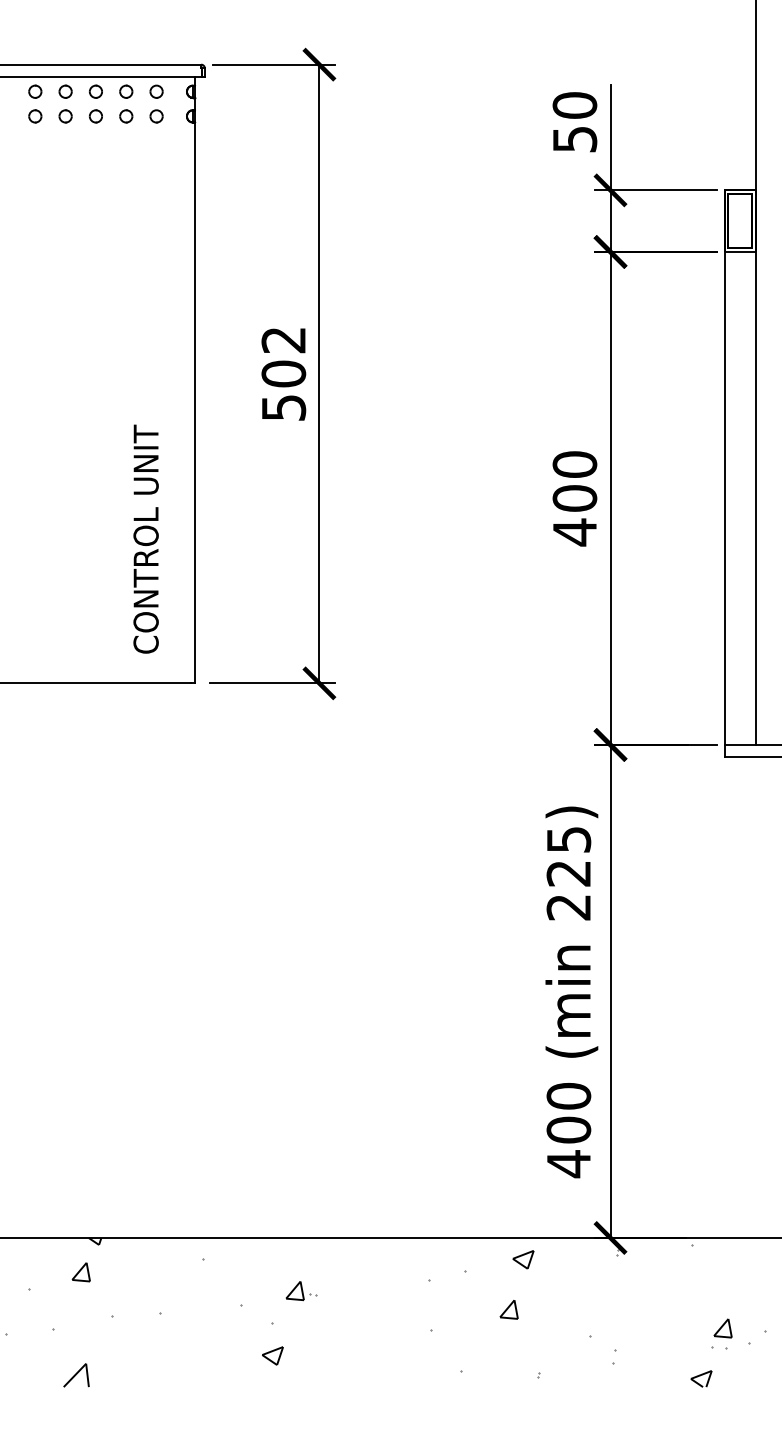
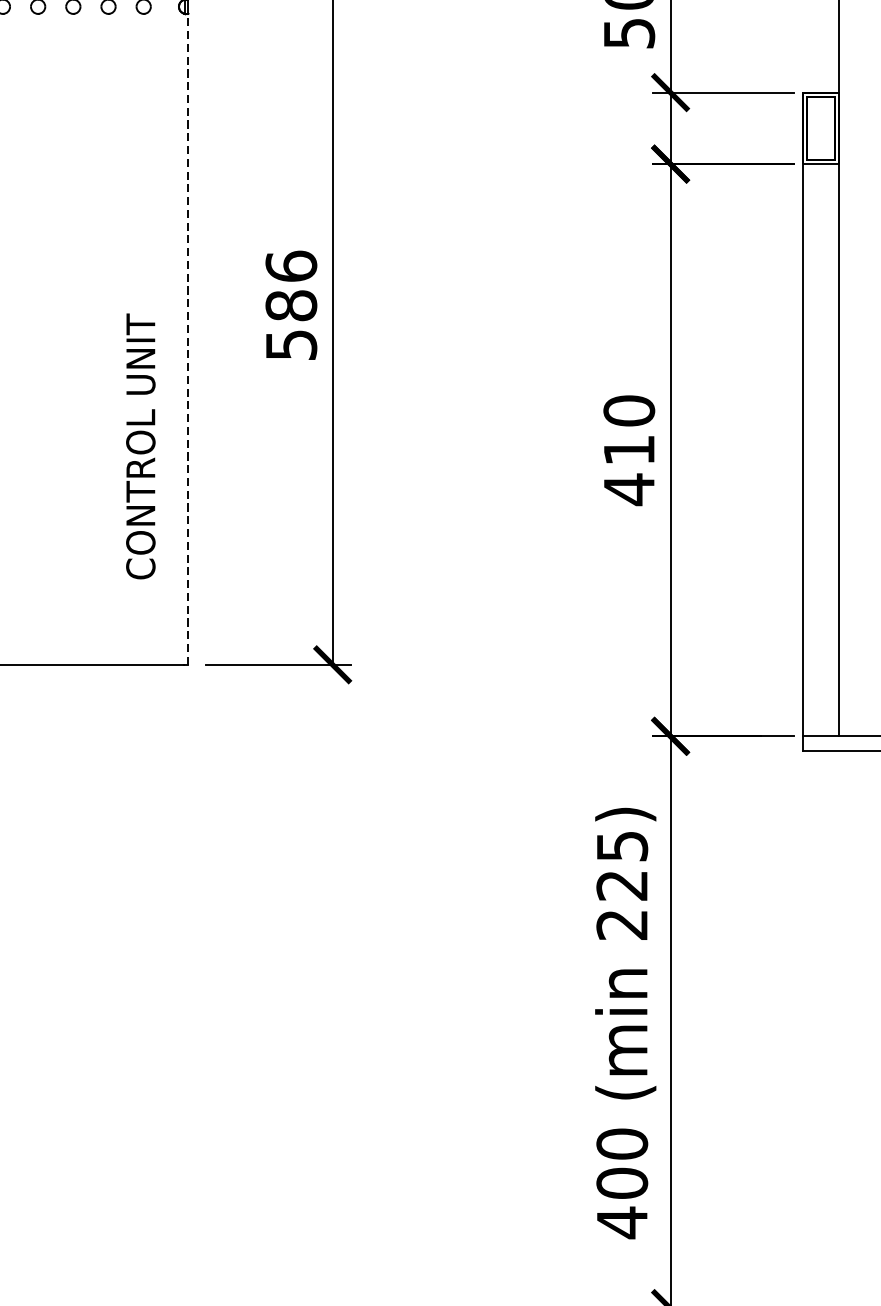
text: (283, 356) -> (291, 285), 502 -> 586
line: (195, 402) -> (188, 338), solid -> dashed
text: (574, 498) -> (628, 450), 400 -> 410
text: (145, 538) -> (140, 445), moved

